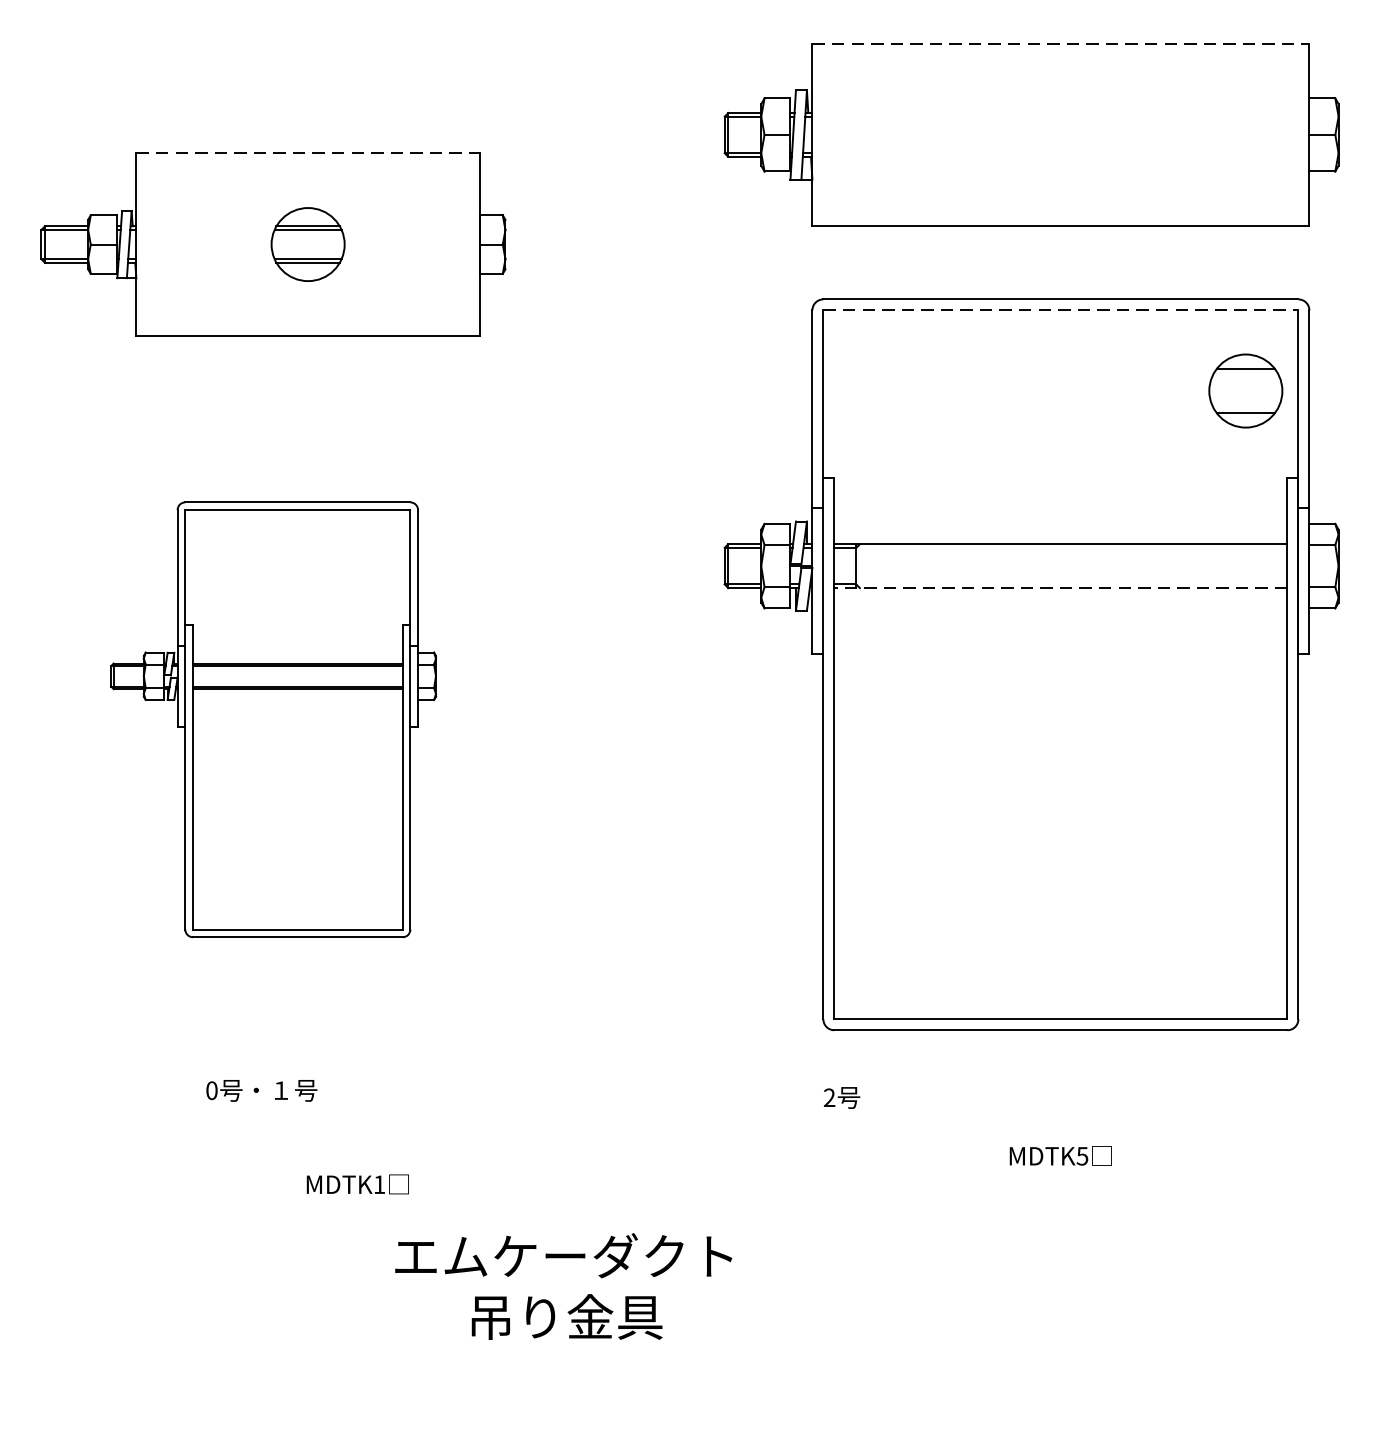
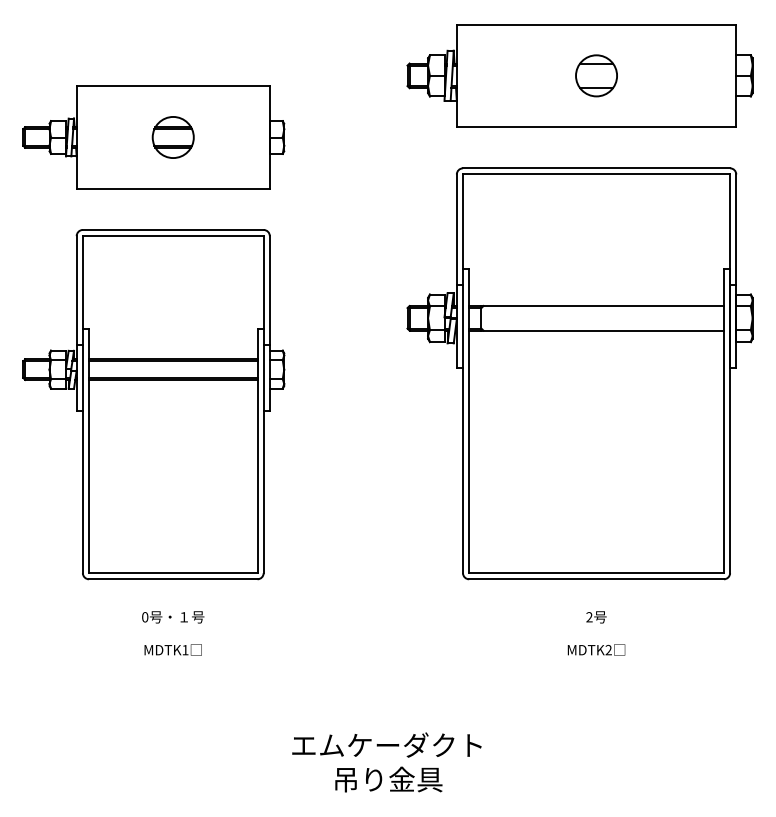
line: (1060, 43) -> (596, 24), dashed -> solid
line: (308, 153) -> (173, 86), dashed -> solid
line: (1060, 310) -> (596, 174), dashed -> solid
part: (1245, 390) -> (596, 75), moved
line: (1060, 587) -> (596, 330), dashed -> solid
part: (272, 719) -> (153, 404), size x1.43
text: (262, 1091) -> (173, 617), moved
text: (842, 1098) -> (596, 617), moved
text: (1082, 1155) -> (608, 649), MDTK5 -> MDTK2
text: (356, 1183) -> (172, 649), moved
text: (562, 1286) -> (386, 762), moved

